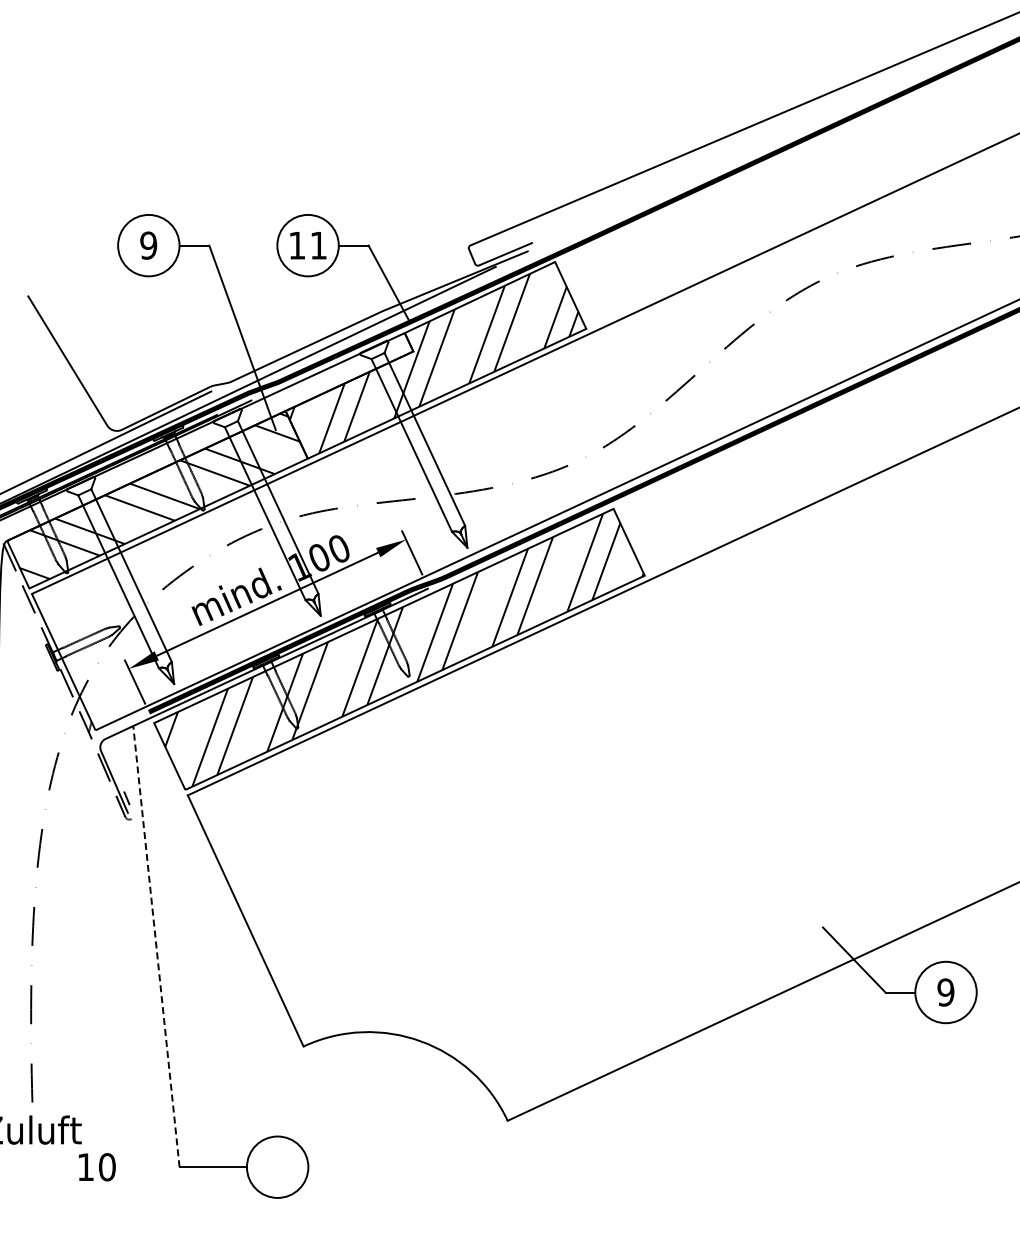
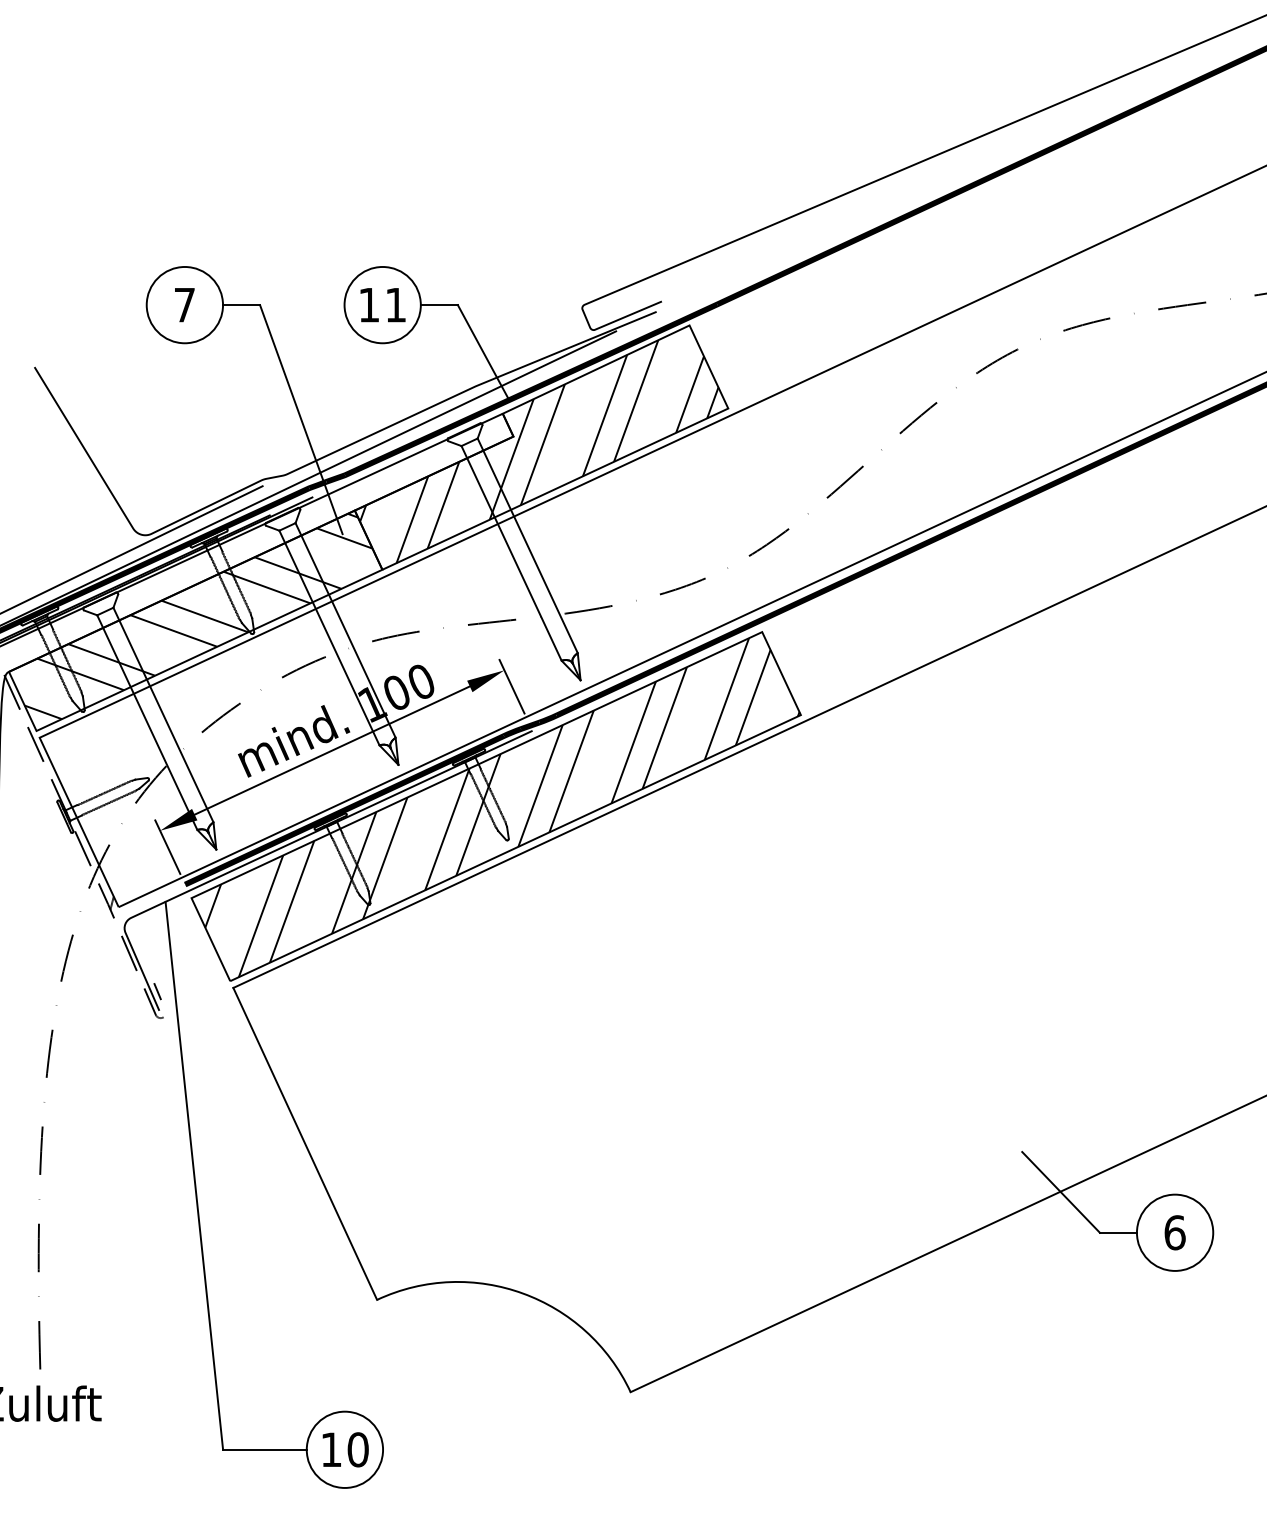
text: (148, 245) -> (184, 304), 9 -> 7
line: (156, 946) -> (194, 1175), dashed -> solid
text: (945, 992) -> (1174, 1232), 9 -> 6
text: (96, 1167) -> (344, 1450), moved

